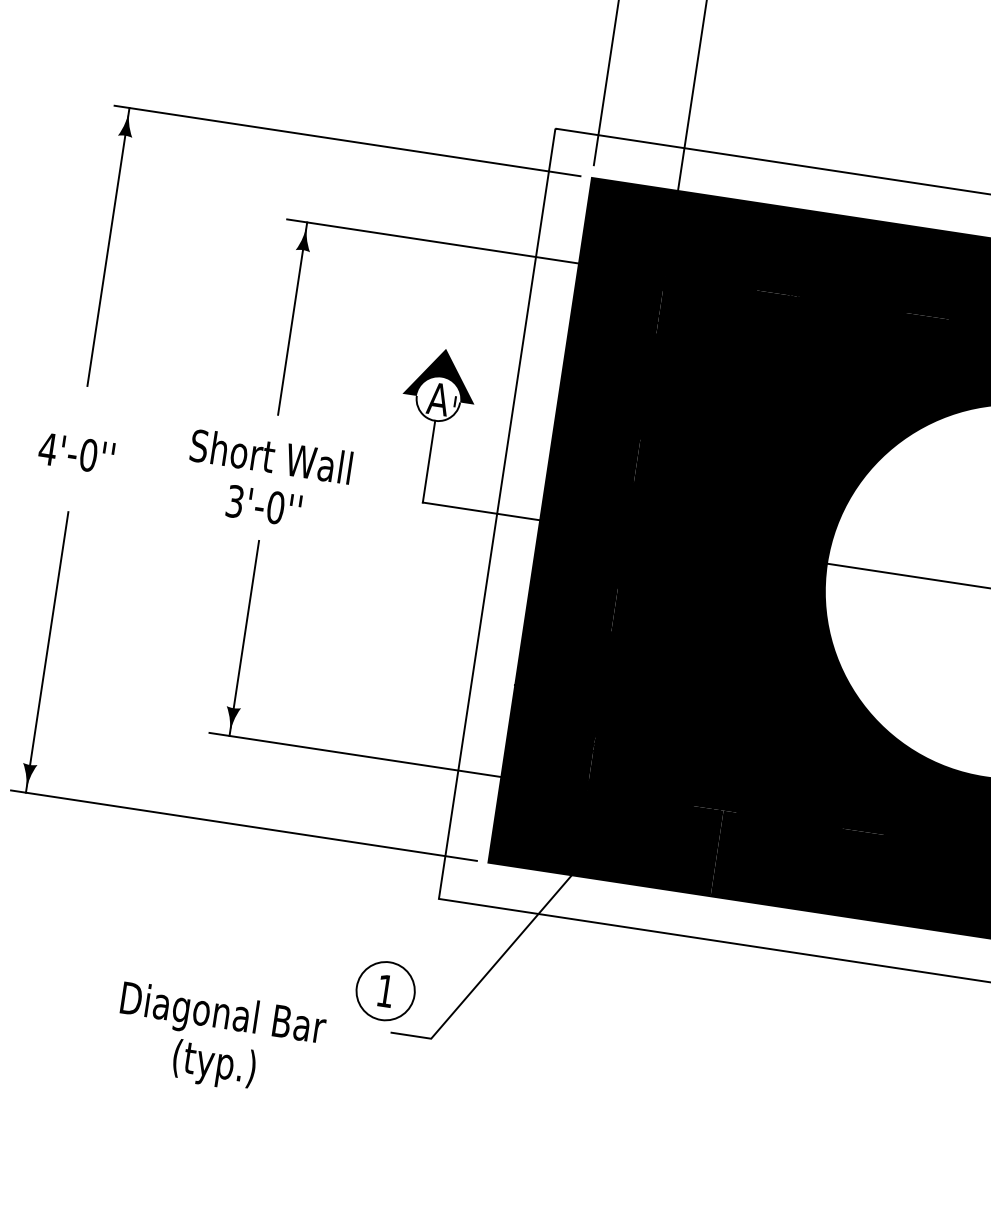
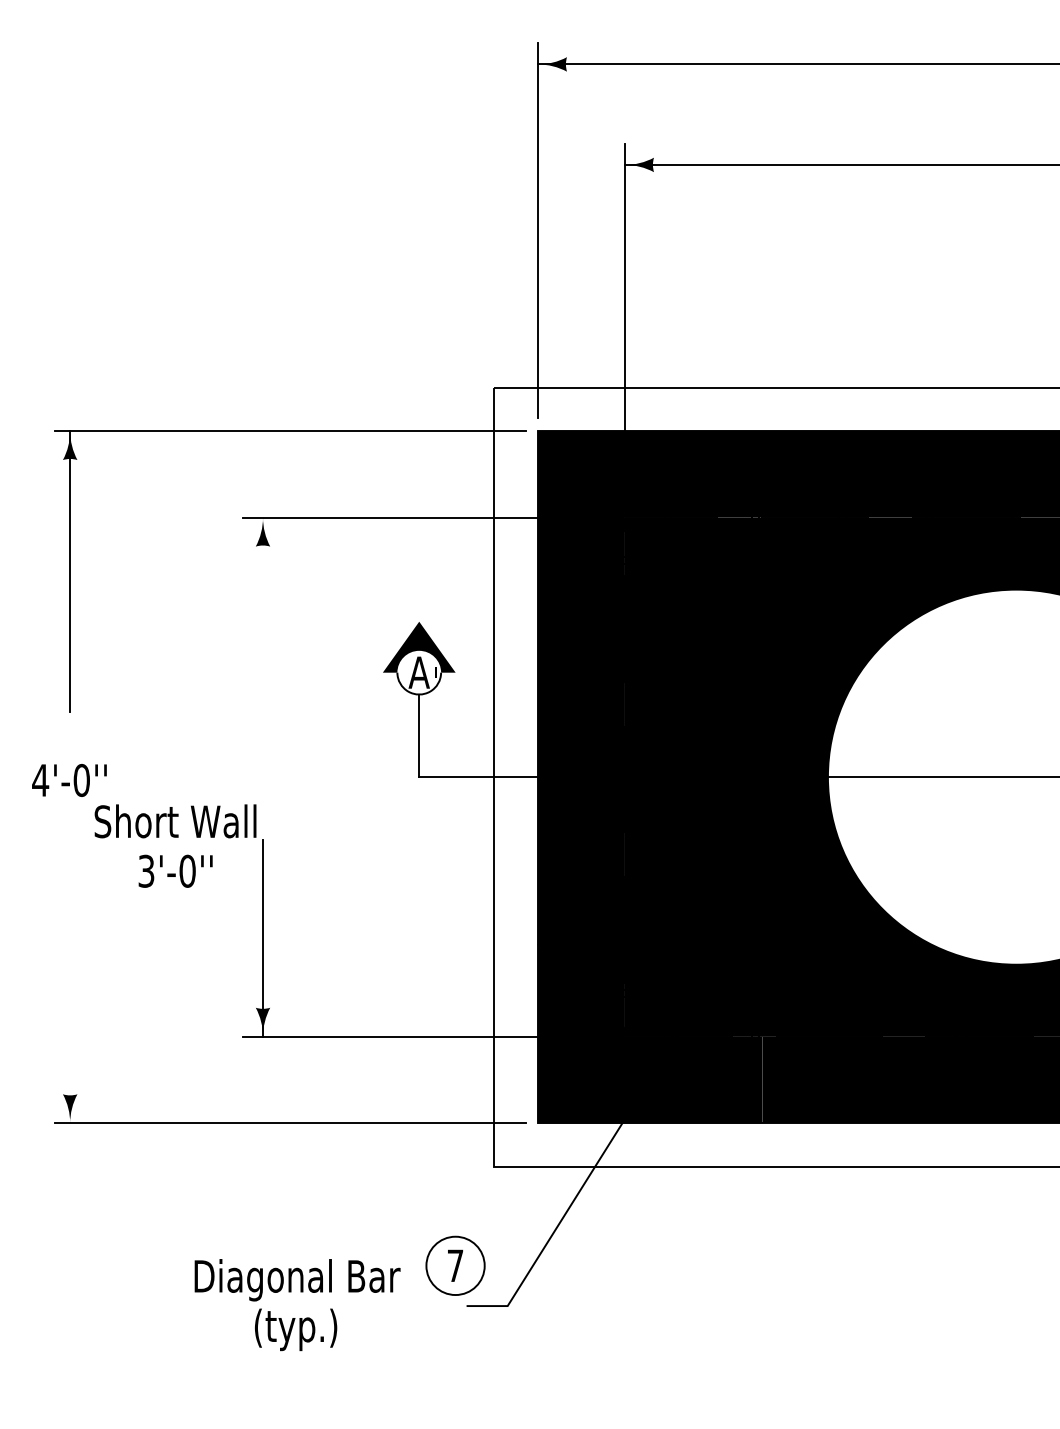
line: (293, 318) -> (263, 614), removed
text: (267, 480) -> (175, 845), moved
line: (47, 652) -> (70, 981), removed
text: (385, 990) -> (455, 1265), 1 -> 7
text: (219, 1041) -> (297, 1305), moved

